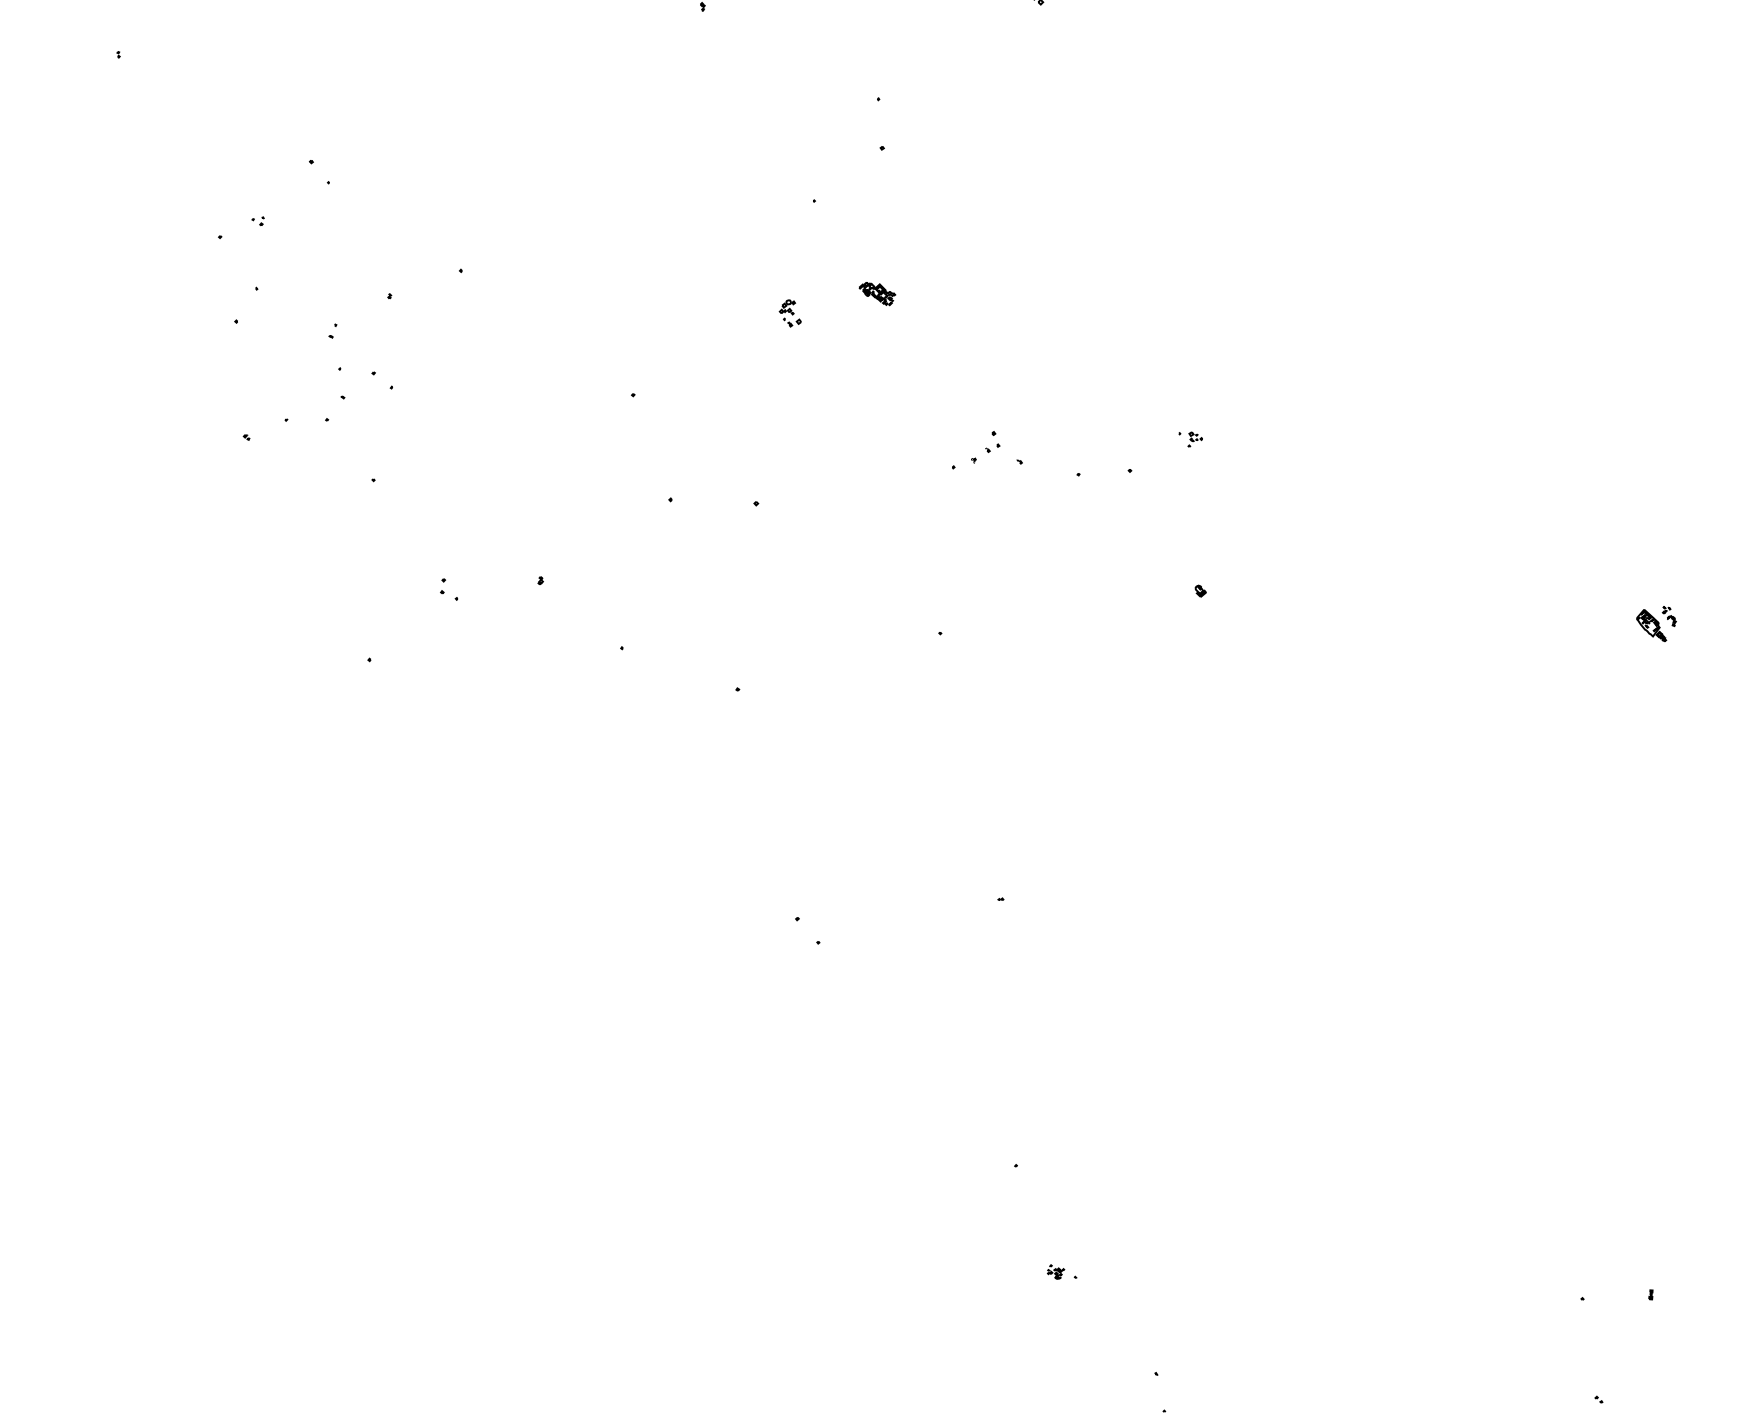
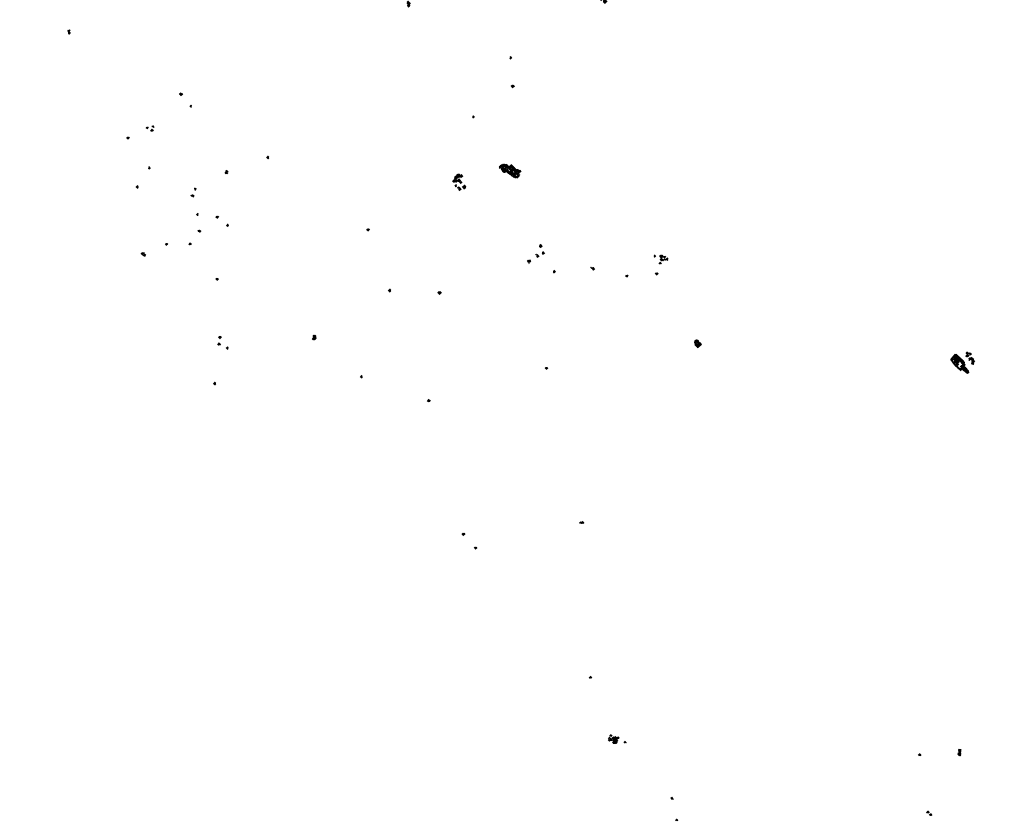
part: (1189, 439) -> (660, 259), moved
part: (985, 446) -> (535, 253), moved
part: (448, 589) -> (222, 342), moved

